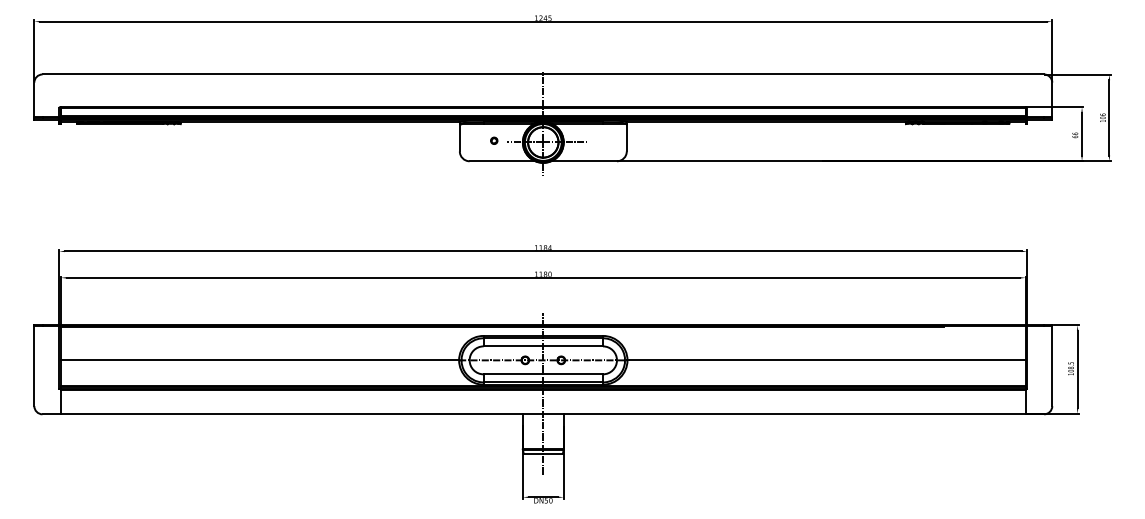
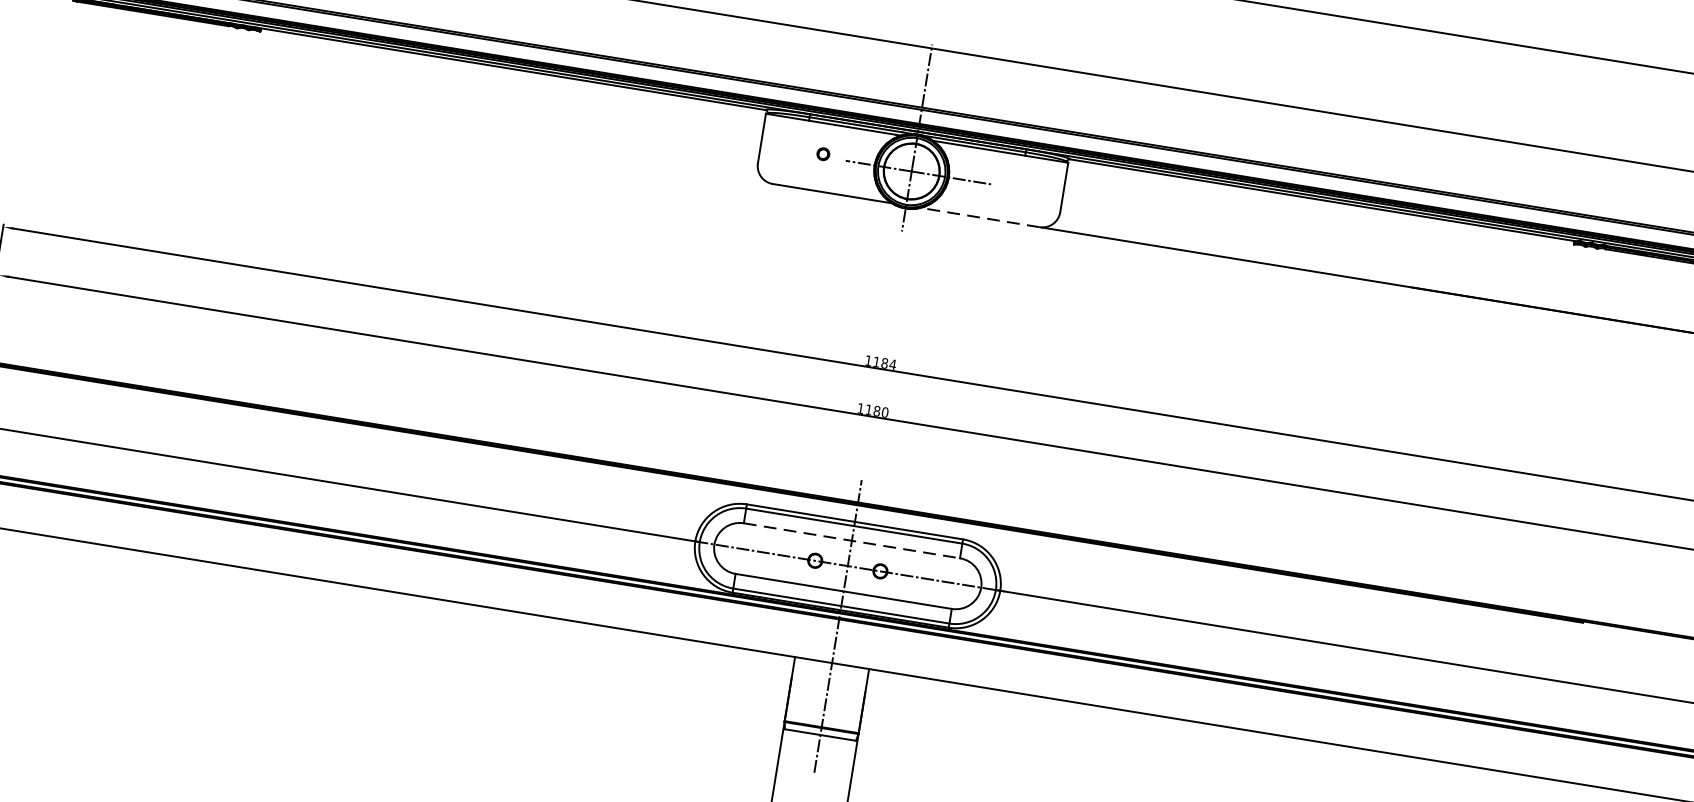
line: (584, 161) -> (980, 218), solid -> dashed
line: (543, 346) -> (852, 541), solid -> dashed

